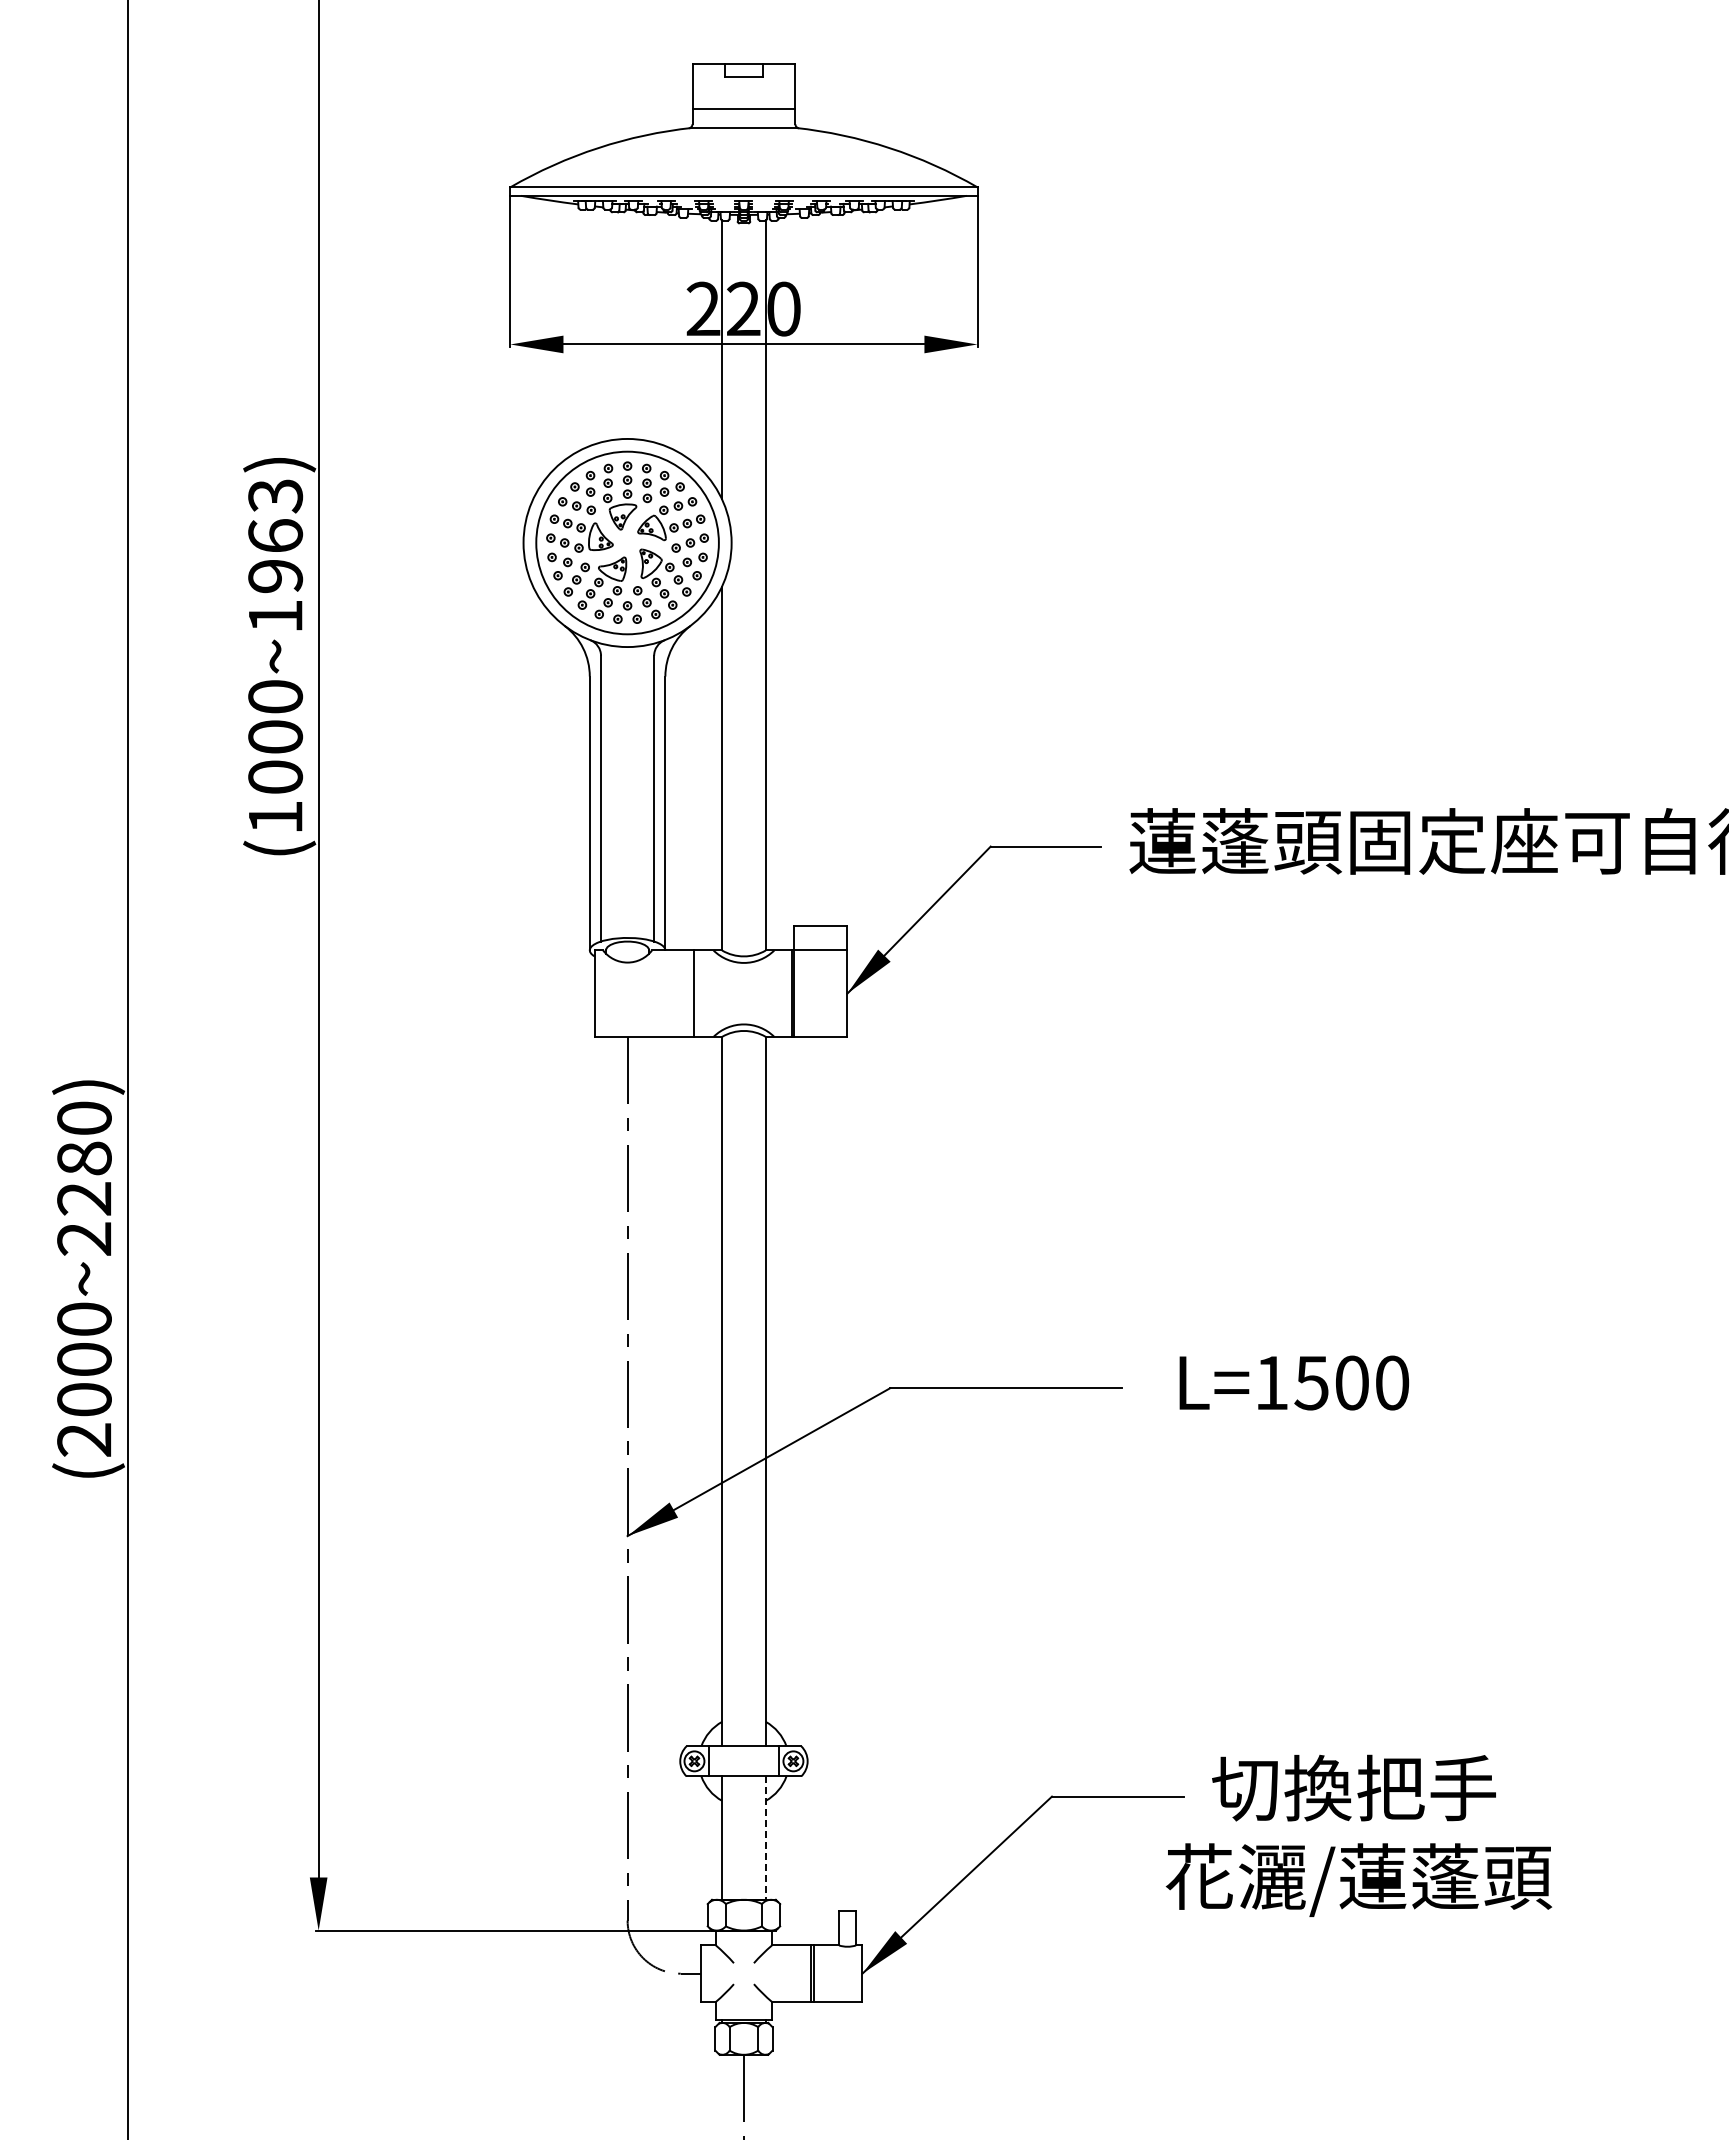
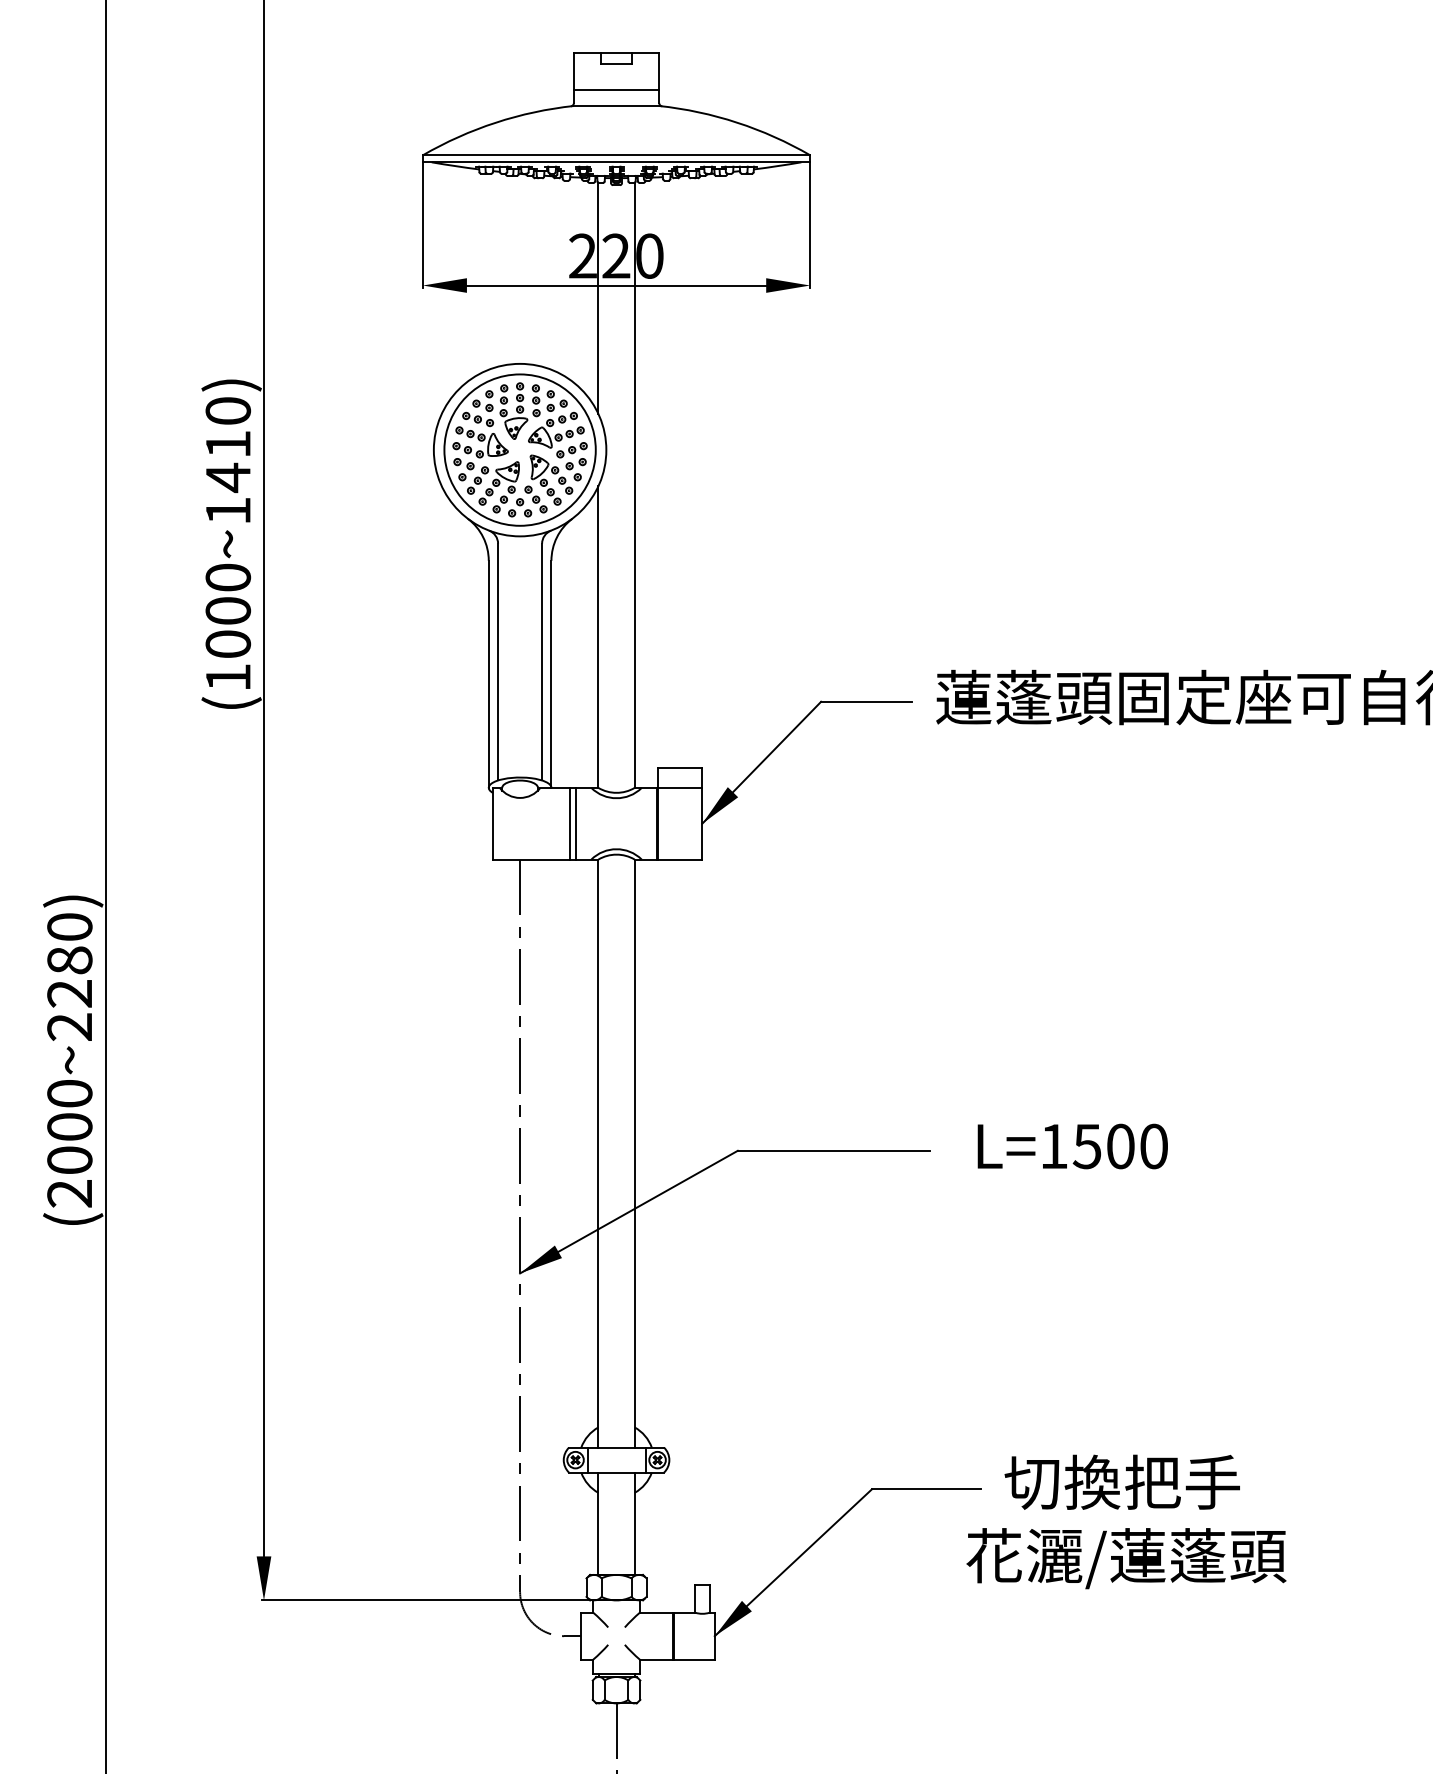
text: (275, 536) -> (228, 444), (1000~1963) -> (1000~1410)
line: (688, 993) -> (570, 823), added
line: (765, 1838) -> (634, 1524), dashed -> solid

